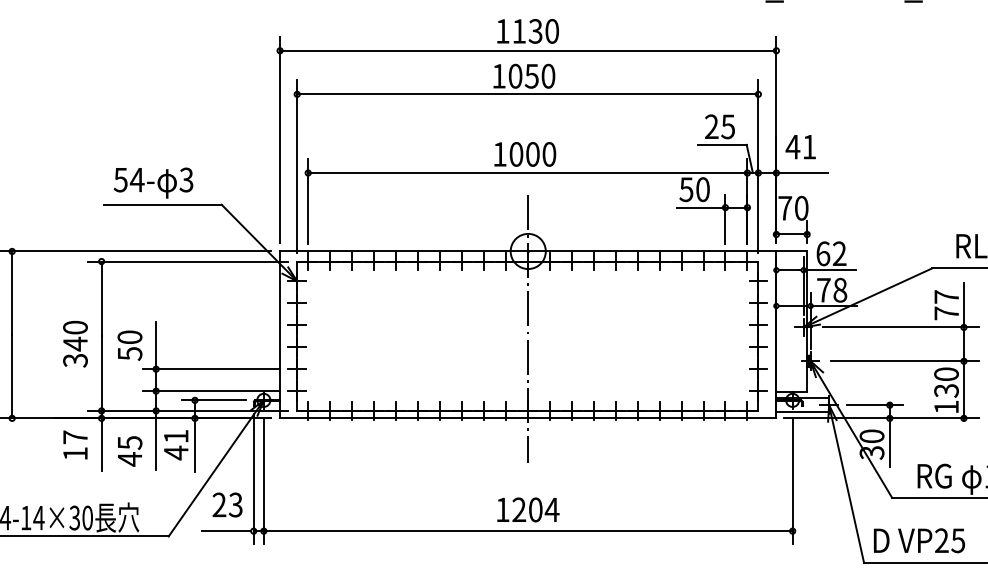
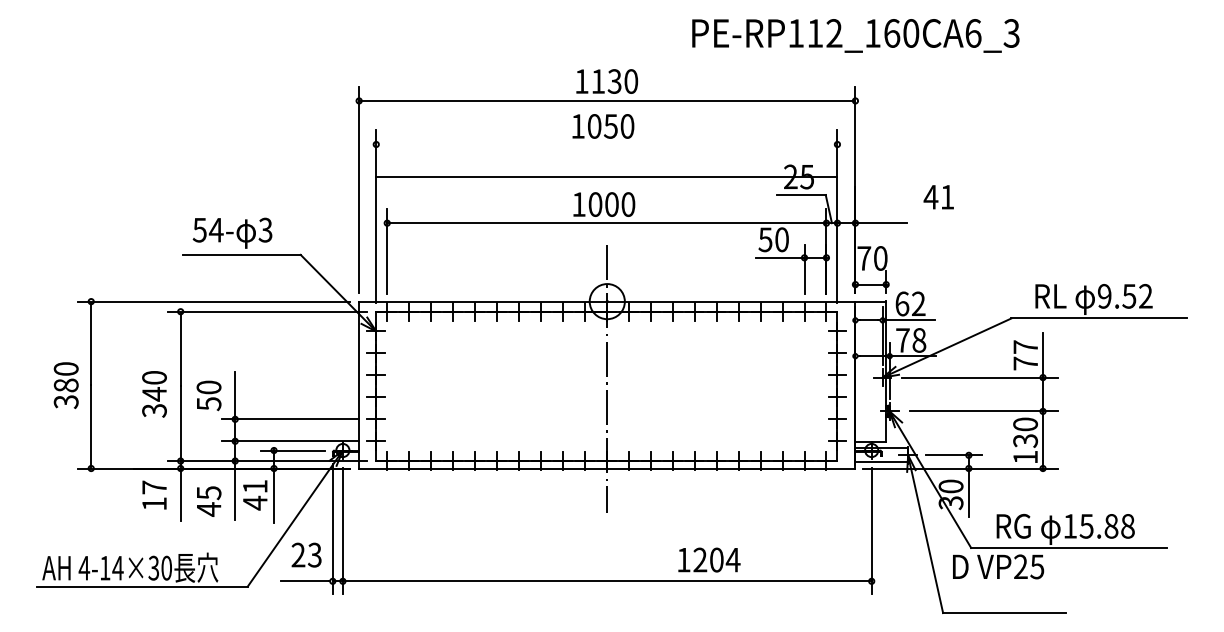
line: (527, 94) -> (606, 176), moved
text: (800, 147) -> (938, 197), moved
text: (528, 509) -> (709, 559), moved
text: (919, 540) -> (998, 566), moved

